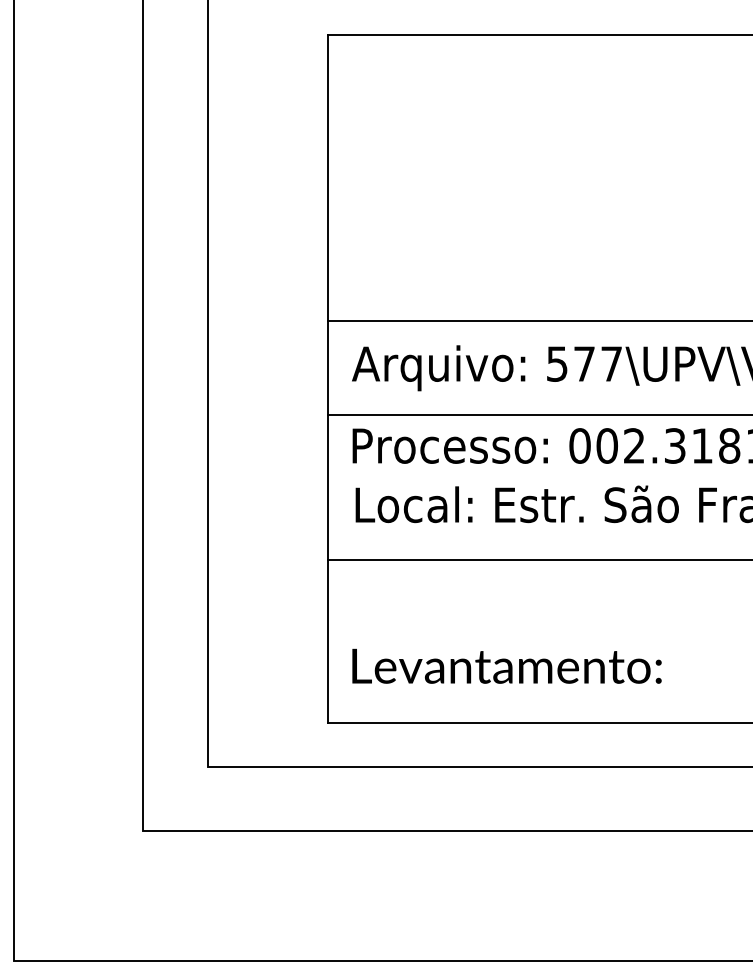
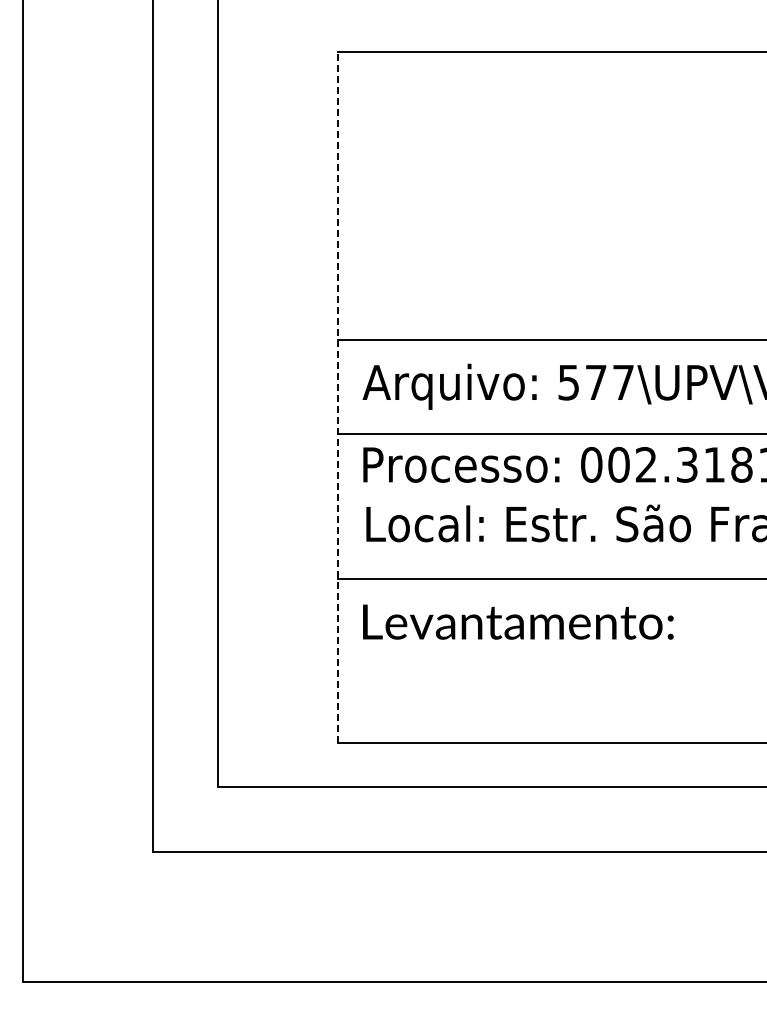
line: (327, 377) -> (338, 396), solid -> dashed
text: (507, 665) -> (518, 621), moved

